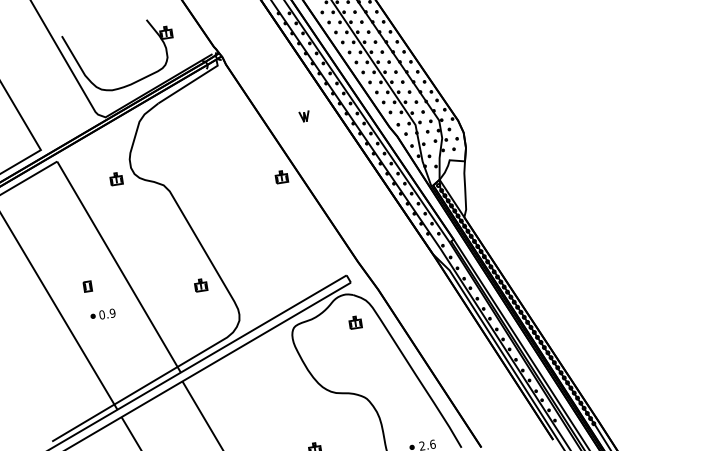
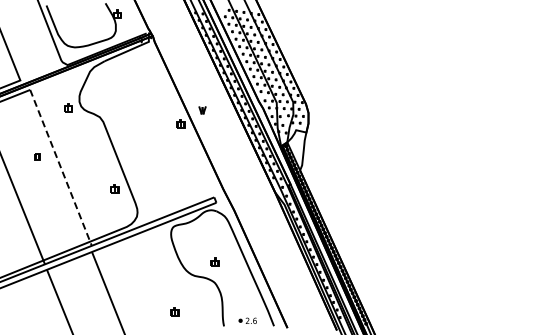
part: (304, 116) -> (202, 110), moved
line: (119, 267) -> (61, 168), solid -> dashed
part: (87, 286) -> (37, 156), moved
part: (102, 314) -> (44, 198), removed
part: (354, 321) -> (214, 261), moved

